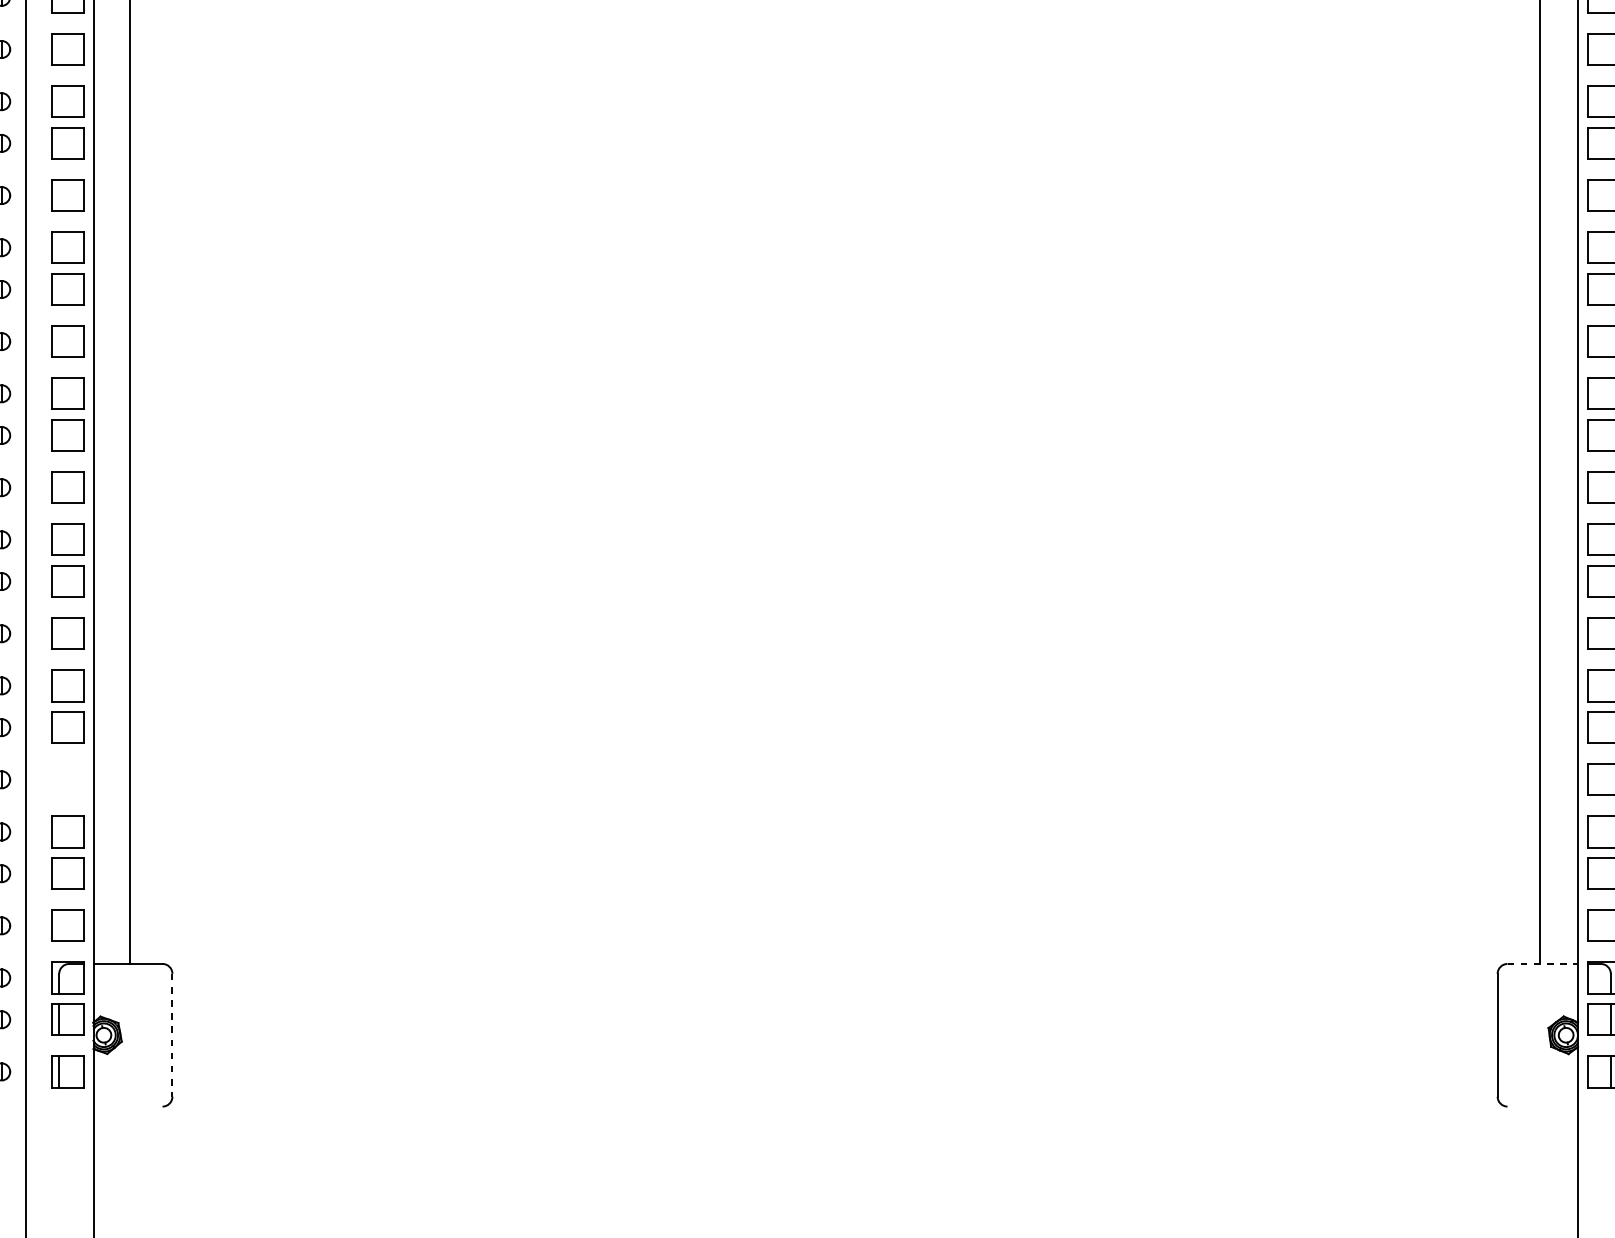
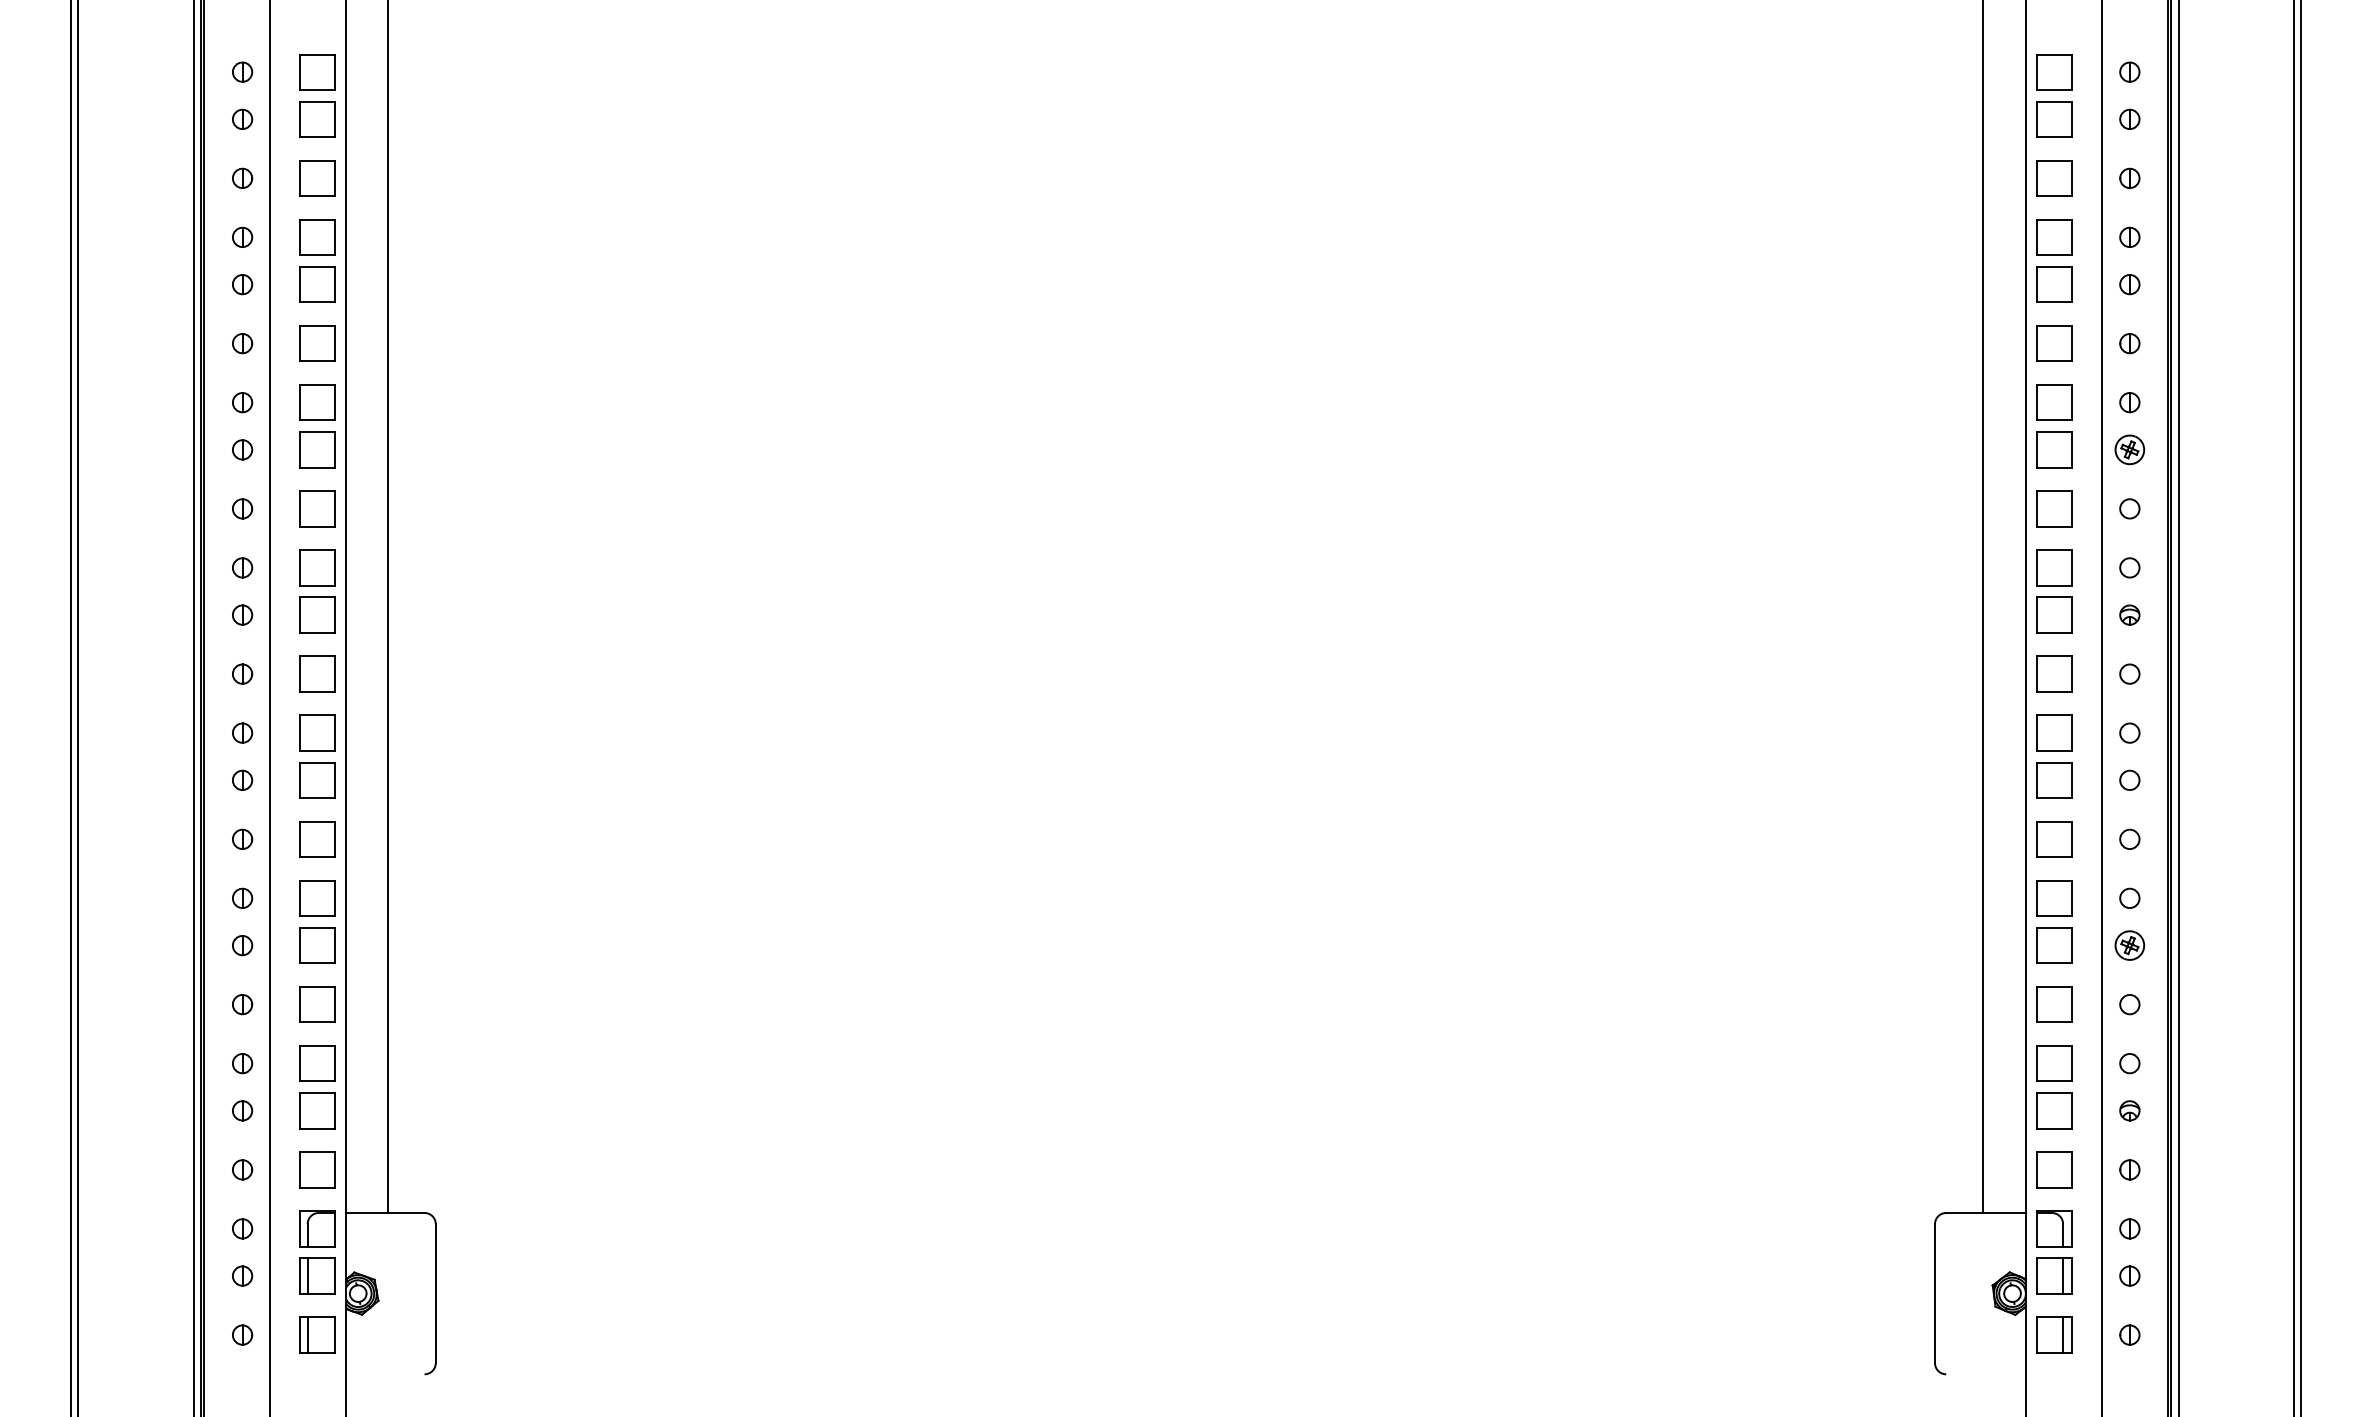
part: (67, 779) -> (317, 1004), added
line: (1543, 963) -> (1986, 1212), dashed -> solid
line: (172, 1035) -> (435, 1293), dashed -> solid

